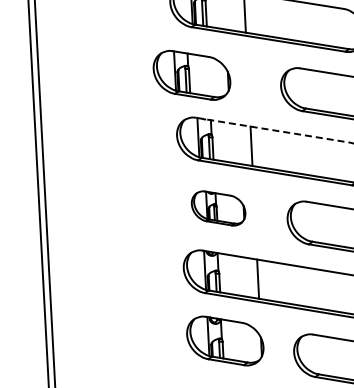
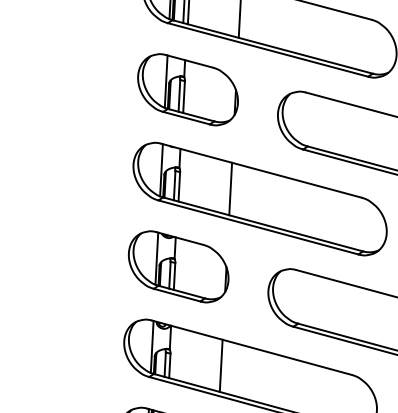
part: (191, 75) -> (187, 89), moved
line: (273, 130) -> (261, 171), dashed -> solid
part: (218, 208) -> (178, 266), size x1.43

